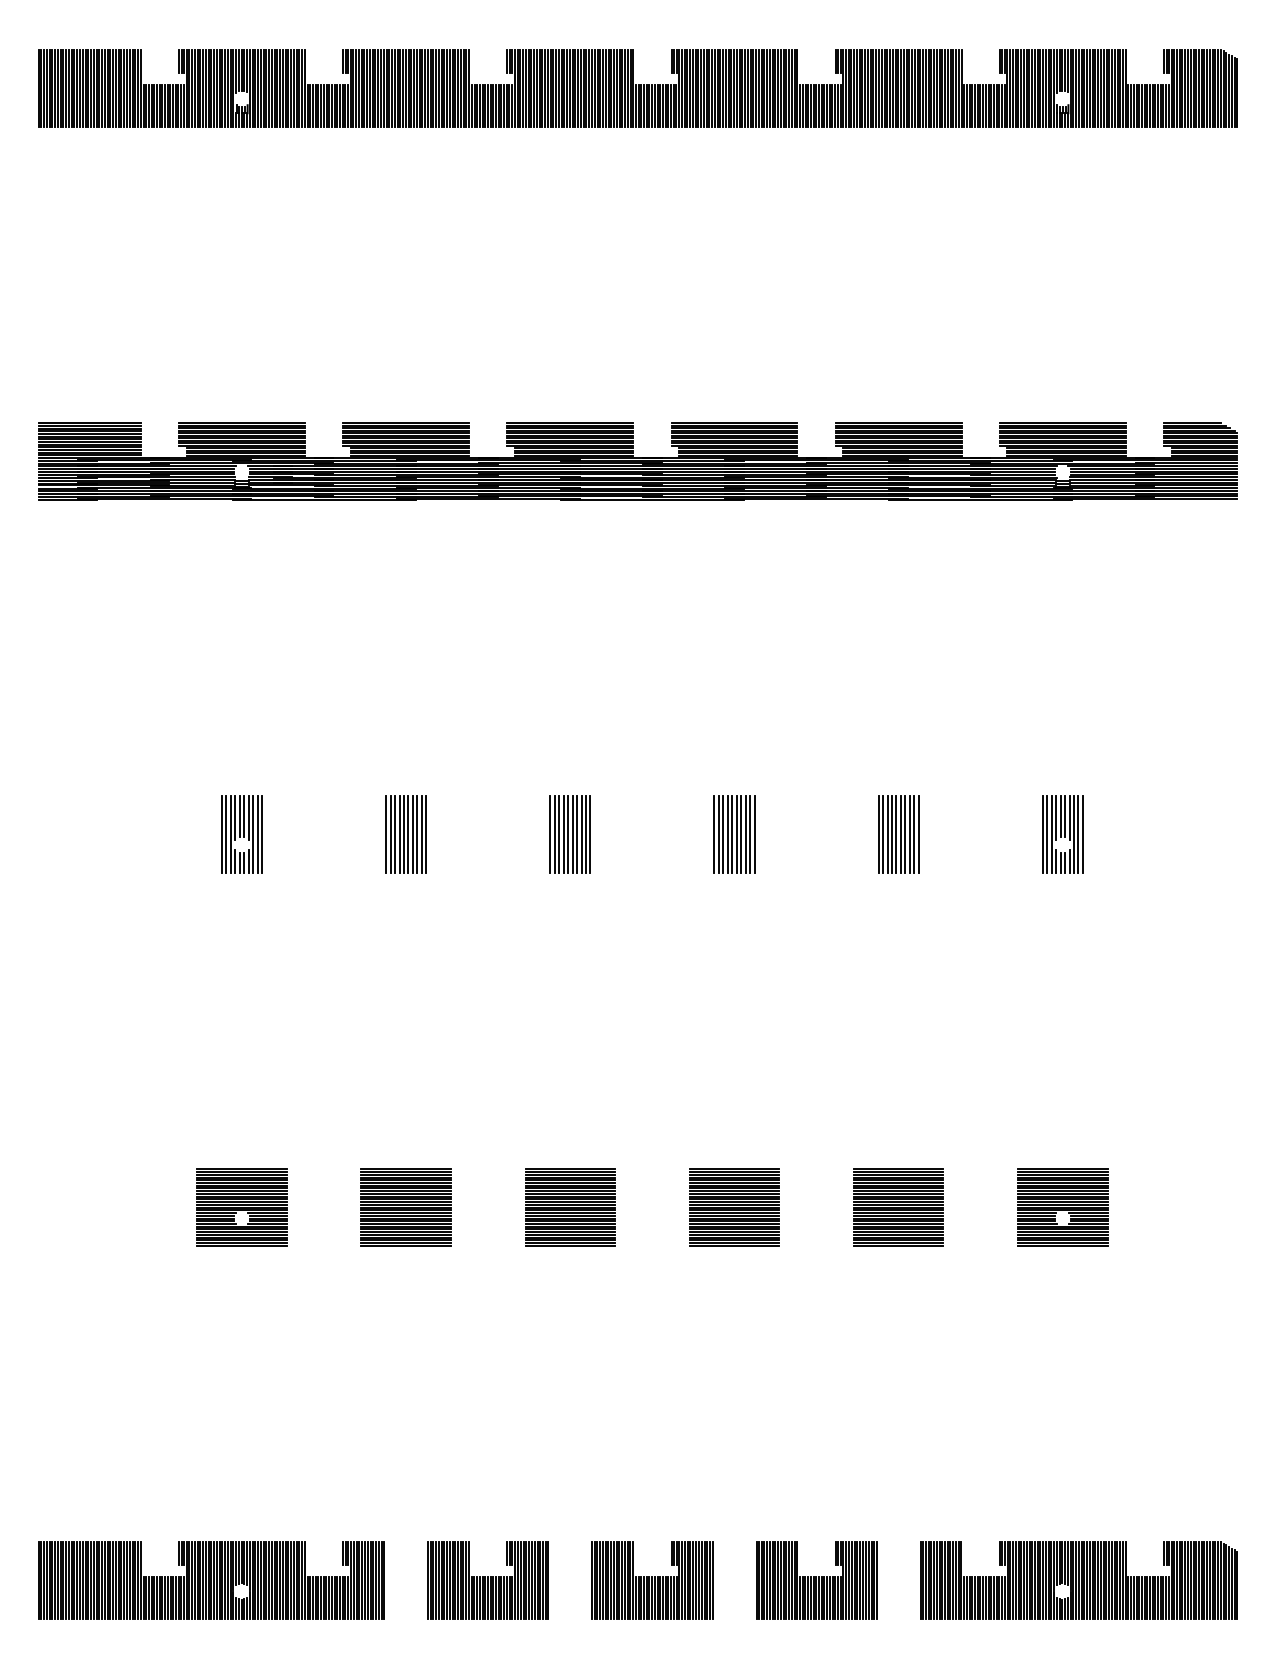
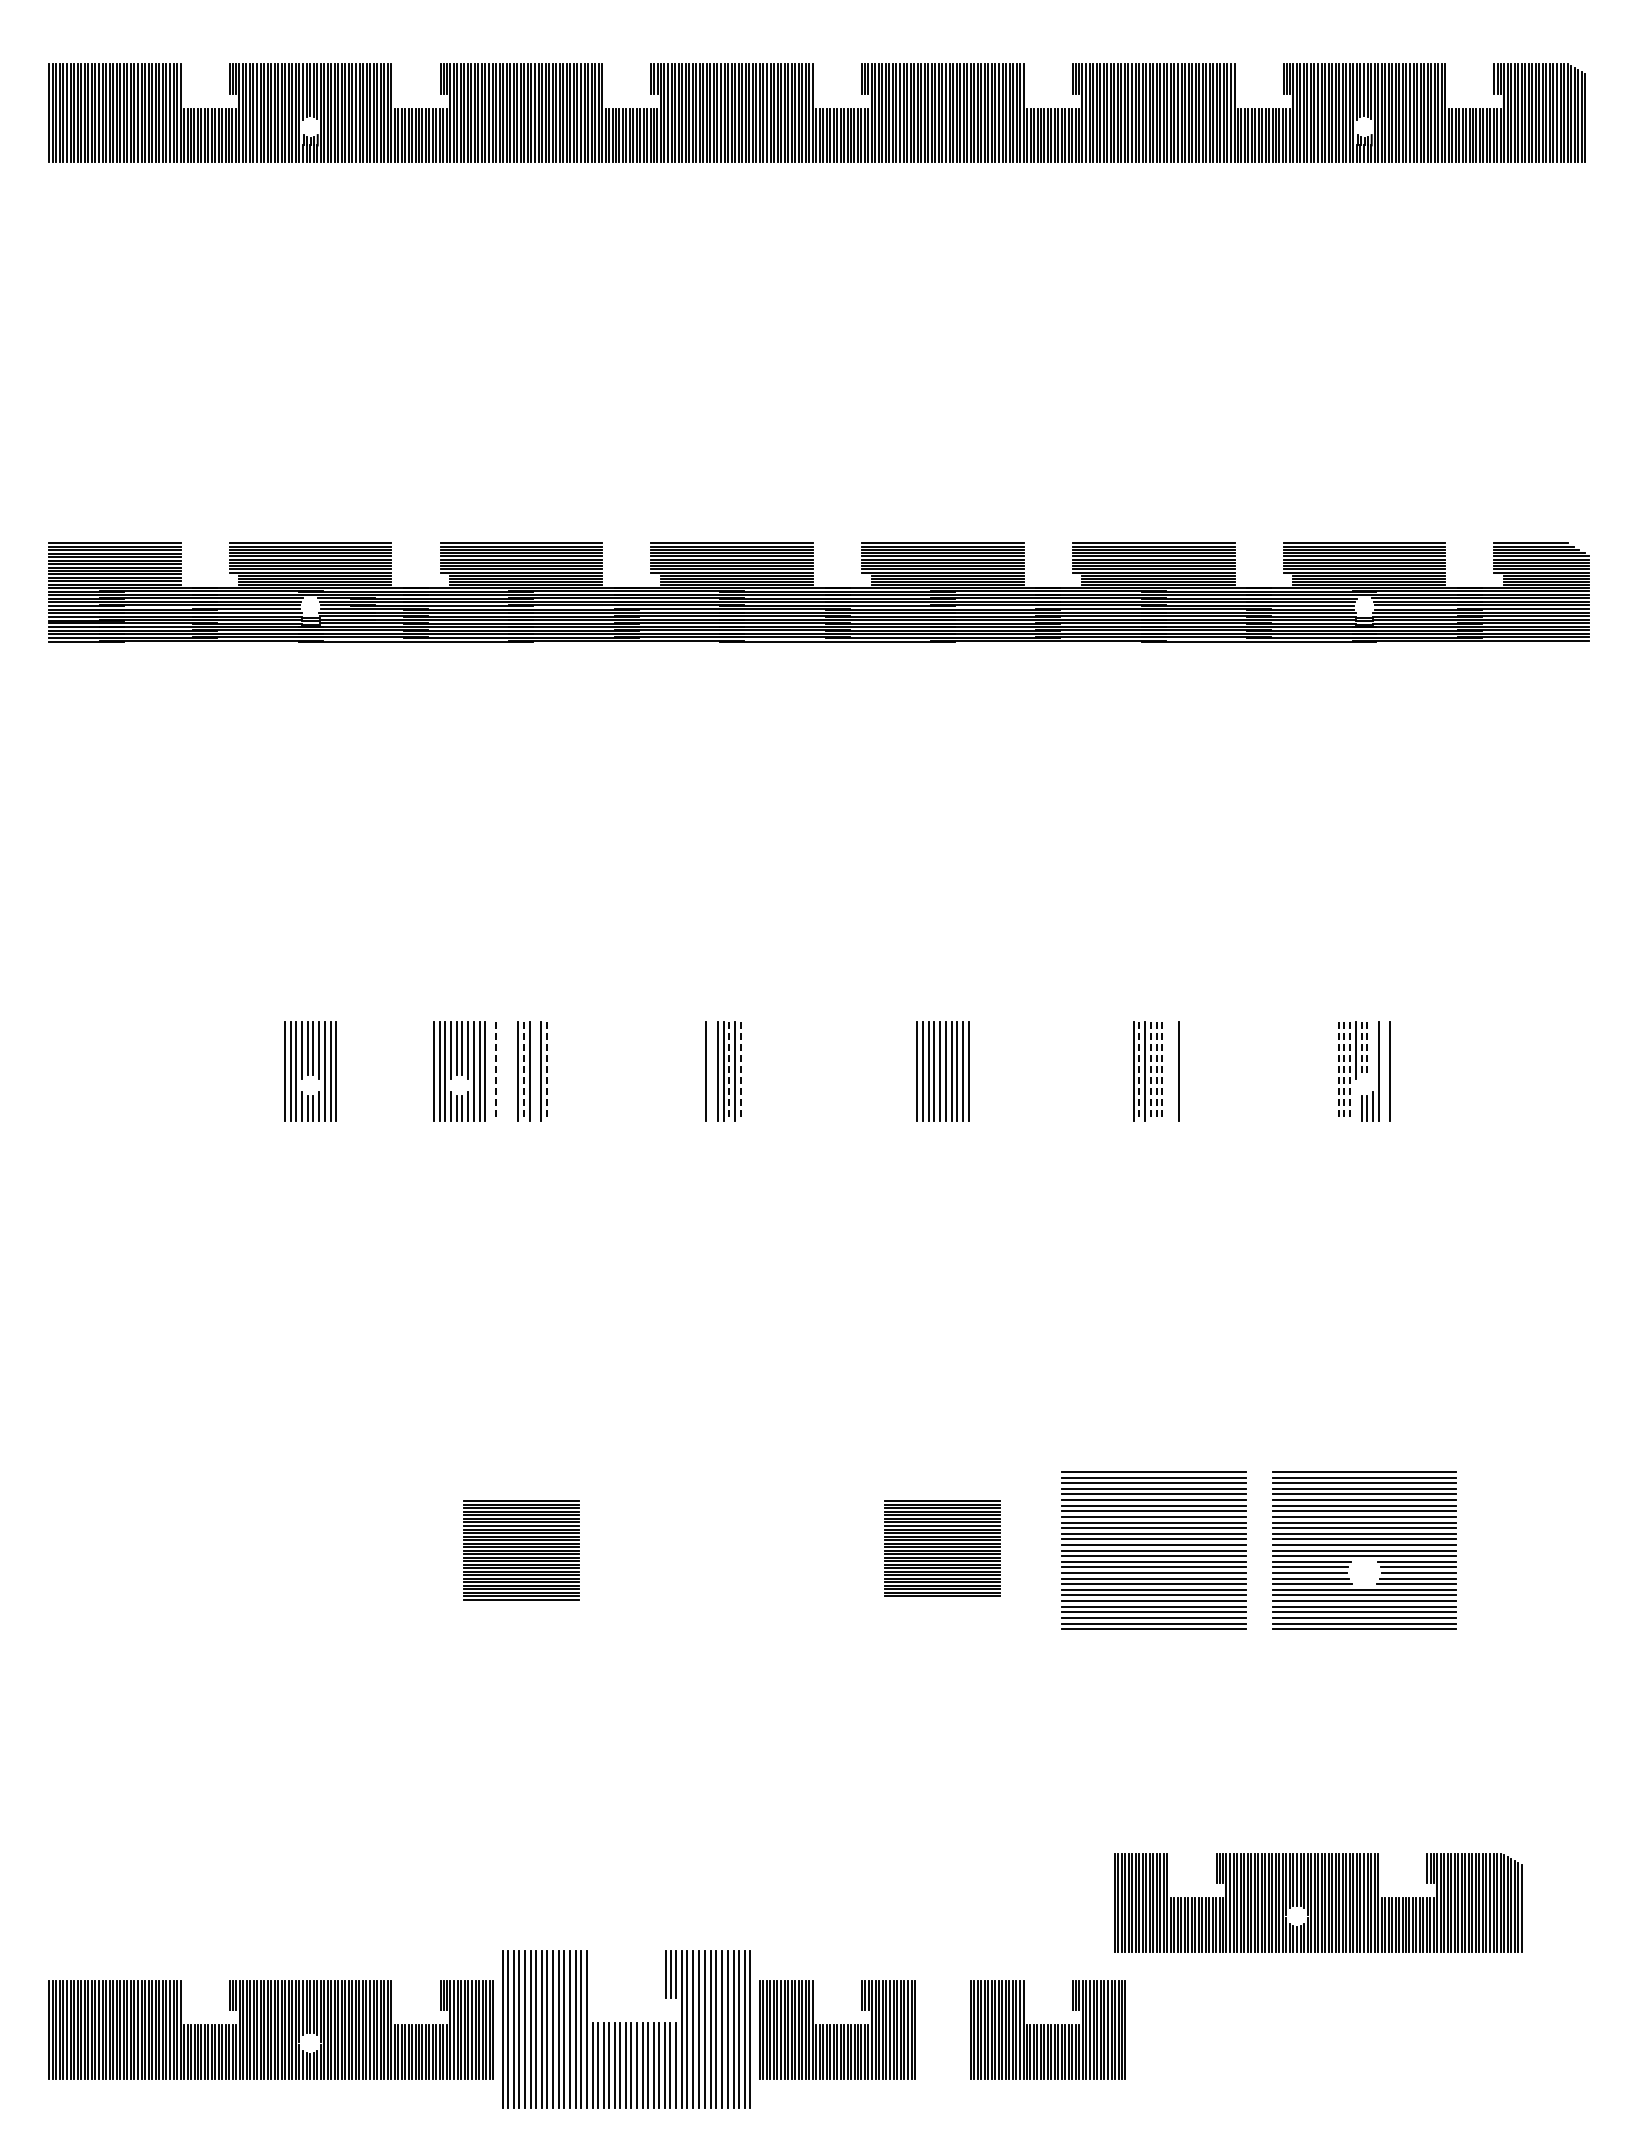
line: (1237, 93) -> (1588, 119), removed
line: (1060, 817) -> (1361, 1049), solid -> dashed
line: (1065, 817) -> (1367, 1049), solid -> dashed
line: (1069, 818) -> (1373, 1050), removed
part: (358, 834) -> (459, 1071), added
line: (390, 834) -> (501, 1071), removed
line: (395, 834) -> (507, 1071), removed
line: (399, 834) -> (512, 1071), removed
line: (417, 834) -> (535, 1071), removed
line: (555, 834) -> (712, 1071), removed
line: (581, 834) -> (746, 1071), removed
line: (586, 834) -> (752, 1071), removed
line: (590, 834) -> (757, 1071), removed
line: (878, 834) -> (1127, 1071), removed
line: (910, 834) -> (1168, 1071), removed
line: (914, 834) -> (1173, 1071), removed
line: (1078, 834) -> (1384, 1071), removed
line: (386, 835) -> (495, 1072), solid -> dashed
line: (408, 835) -> (524, 1072), solid -> dashed
line: (426, 835) -> (547, 1072), solid -> dashed
line: (568, 835) -> (729, 1072), solid -> dashed
line: (576, 835) -> (740, 1072), solid -> dashed
line: (887, 835) -> (1139, 1072), solid -> dashed
line: (896, 835) -> (1150, 1072), solid -> dashed
line: (900, 835) -> (1156, 1072), solid -> dashed
line: (905, 835) -> (1162, 1072), solid -> dashed
line: (1042, 835) -> (1338, 1072), solid -> dashed
line: (1047, 835) -> (1344, 1072), solid -> dashed
line: (1051, 835) -> (1350, 1072), solid -> dashed
line: (1055, 860) -> (1355, 1105), removed
part: (241, 1207) -> (310, 1550), removed
part: (570, 1207) -> (732, 1550), removed
part: (898, 1207) -> (1153, 1550), size x1.6
part: (1062, 1207) -> (1364, 1550), size x1.6
line: (734, 1245) -> (942, 1599), removed
part: (488, 1580) -> (626, 2029), size x1.6
part: (1079, 1580) -> (1318, 1902), moved

